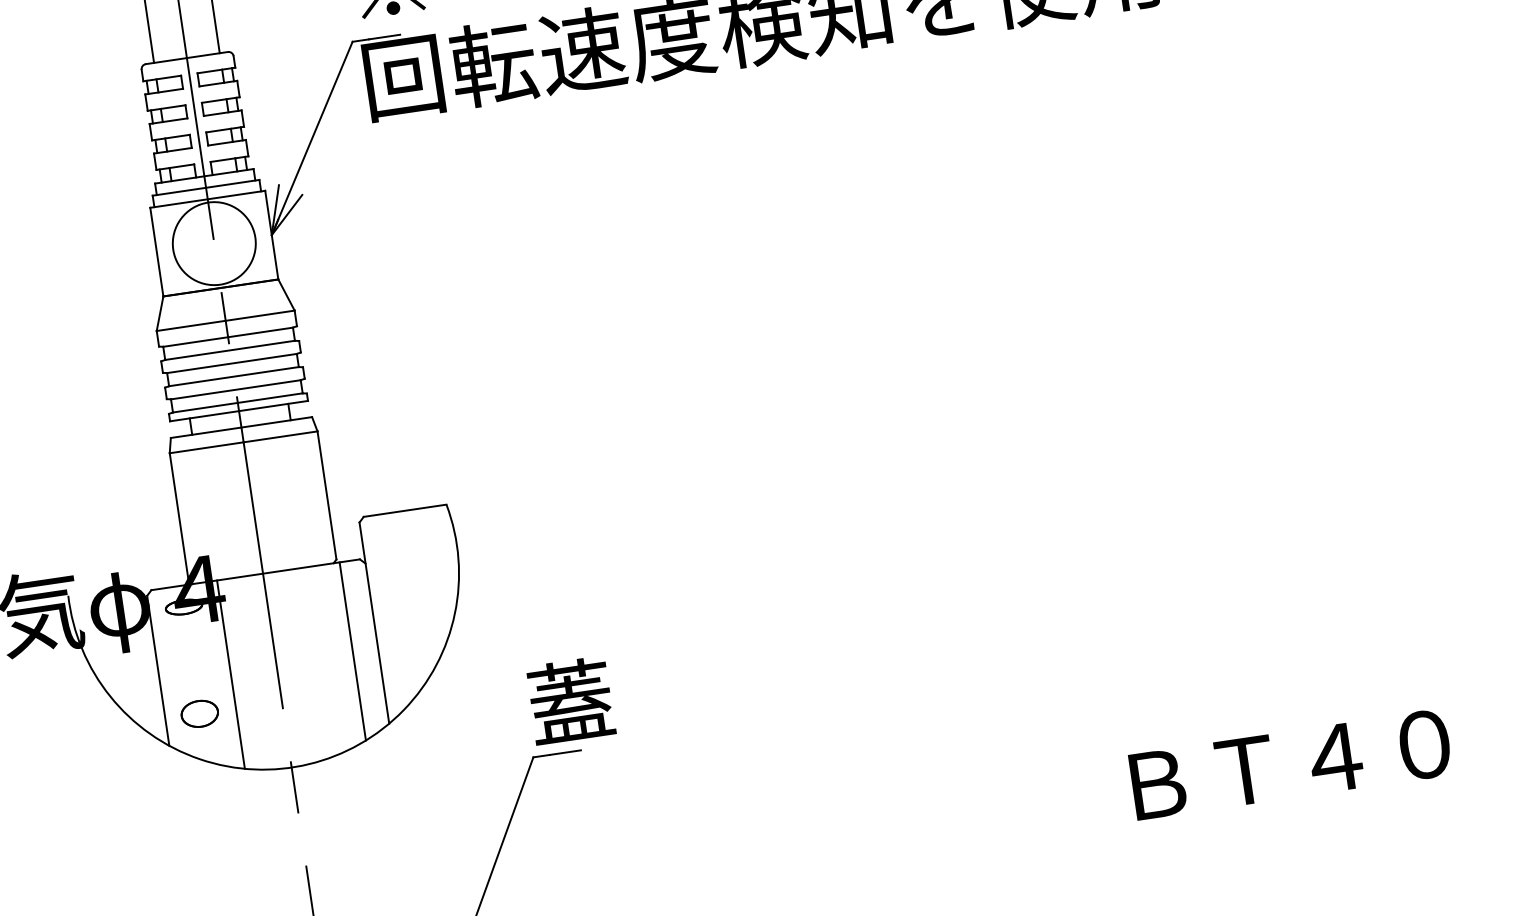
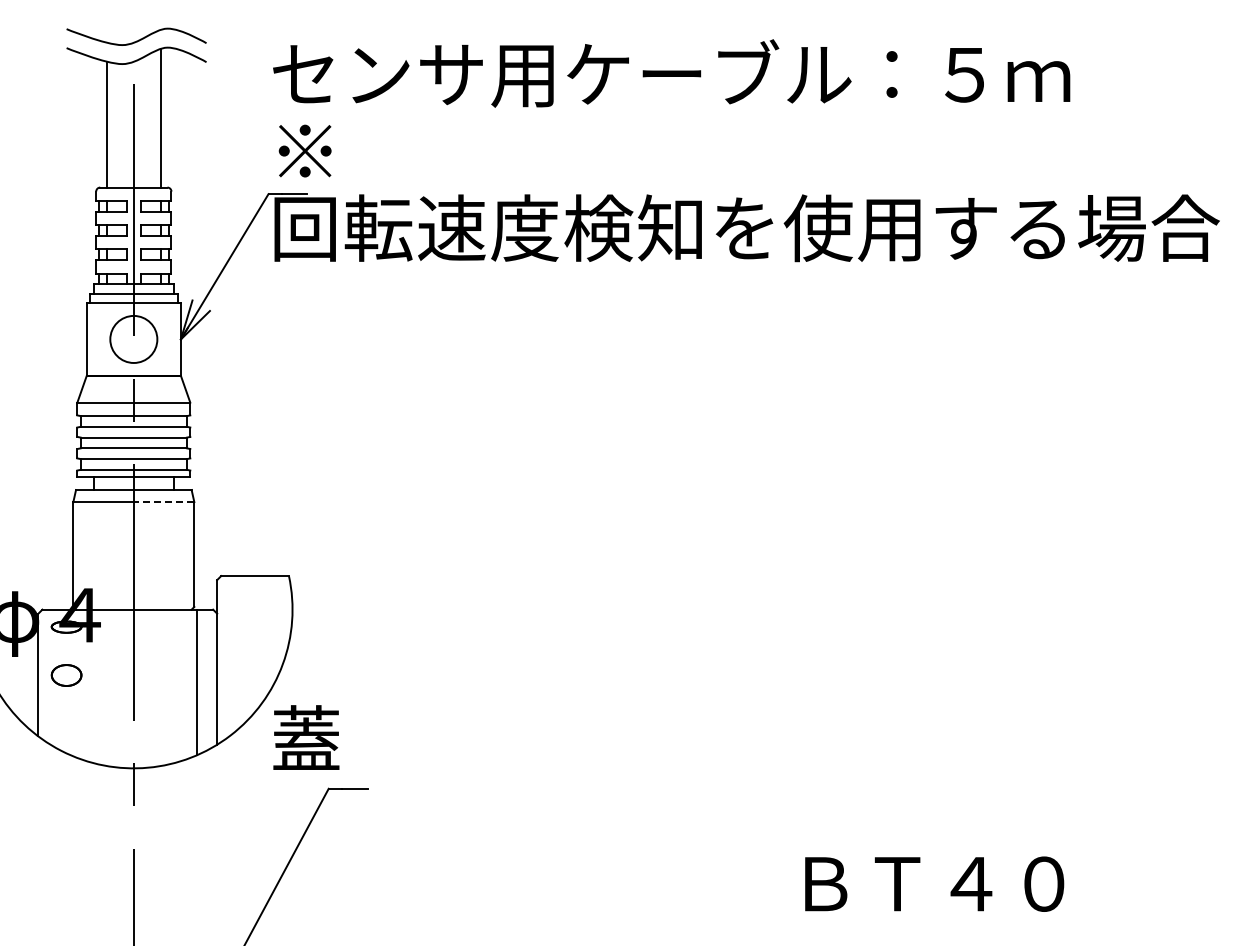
circle: (213, 243) -> (133, 339), size x0.7
line: (279, 437) -> (163, 502), solid -> dashed
line: (231, 674) -> (96, 686), removed
text: (570, 700) -> (306, 737), moved
part: (199, 713) -> (66, 675), moved

